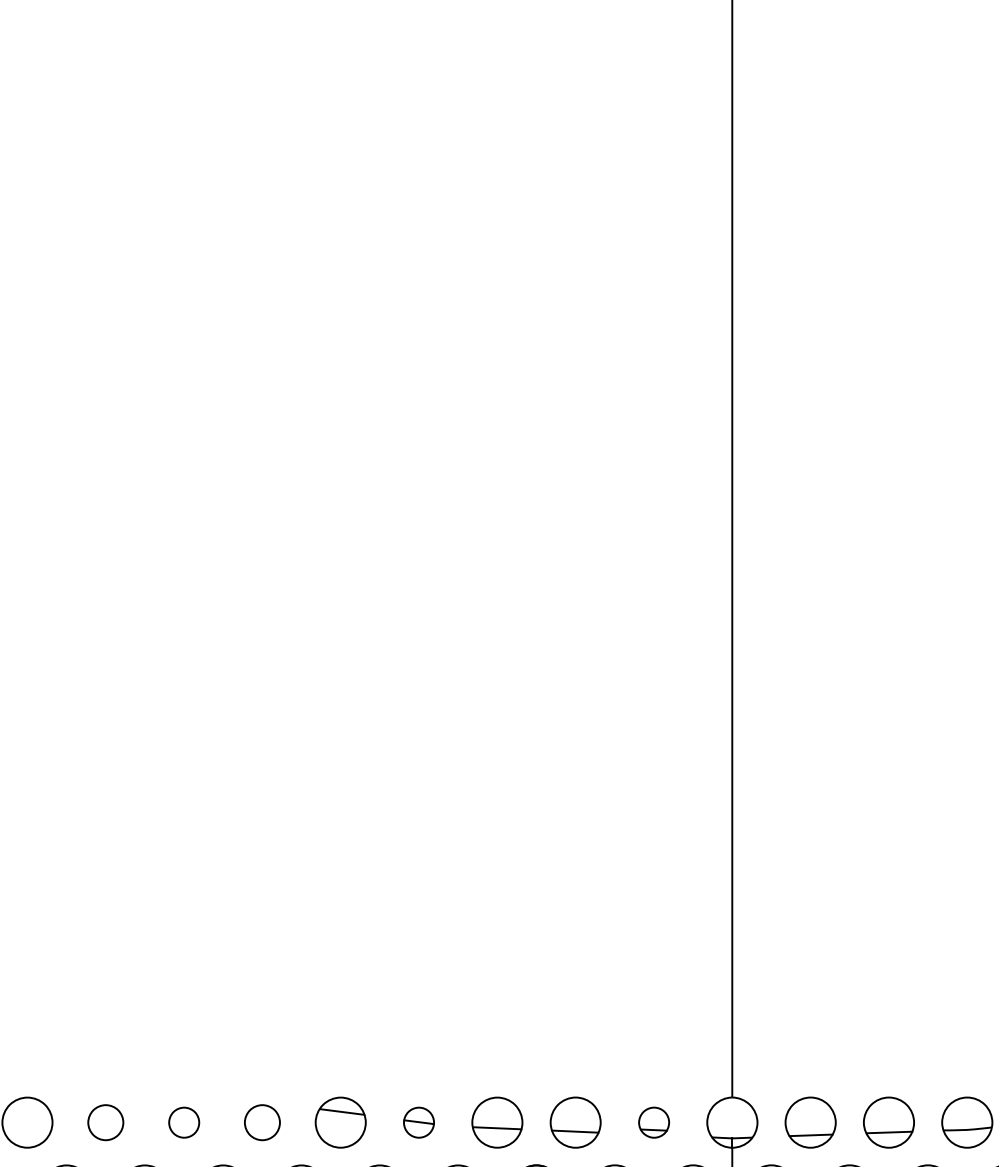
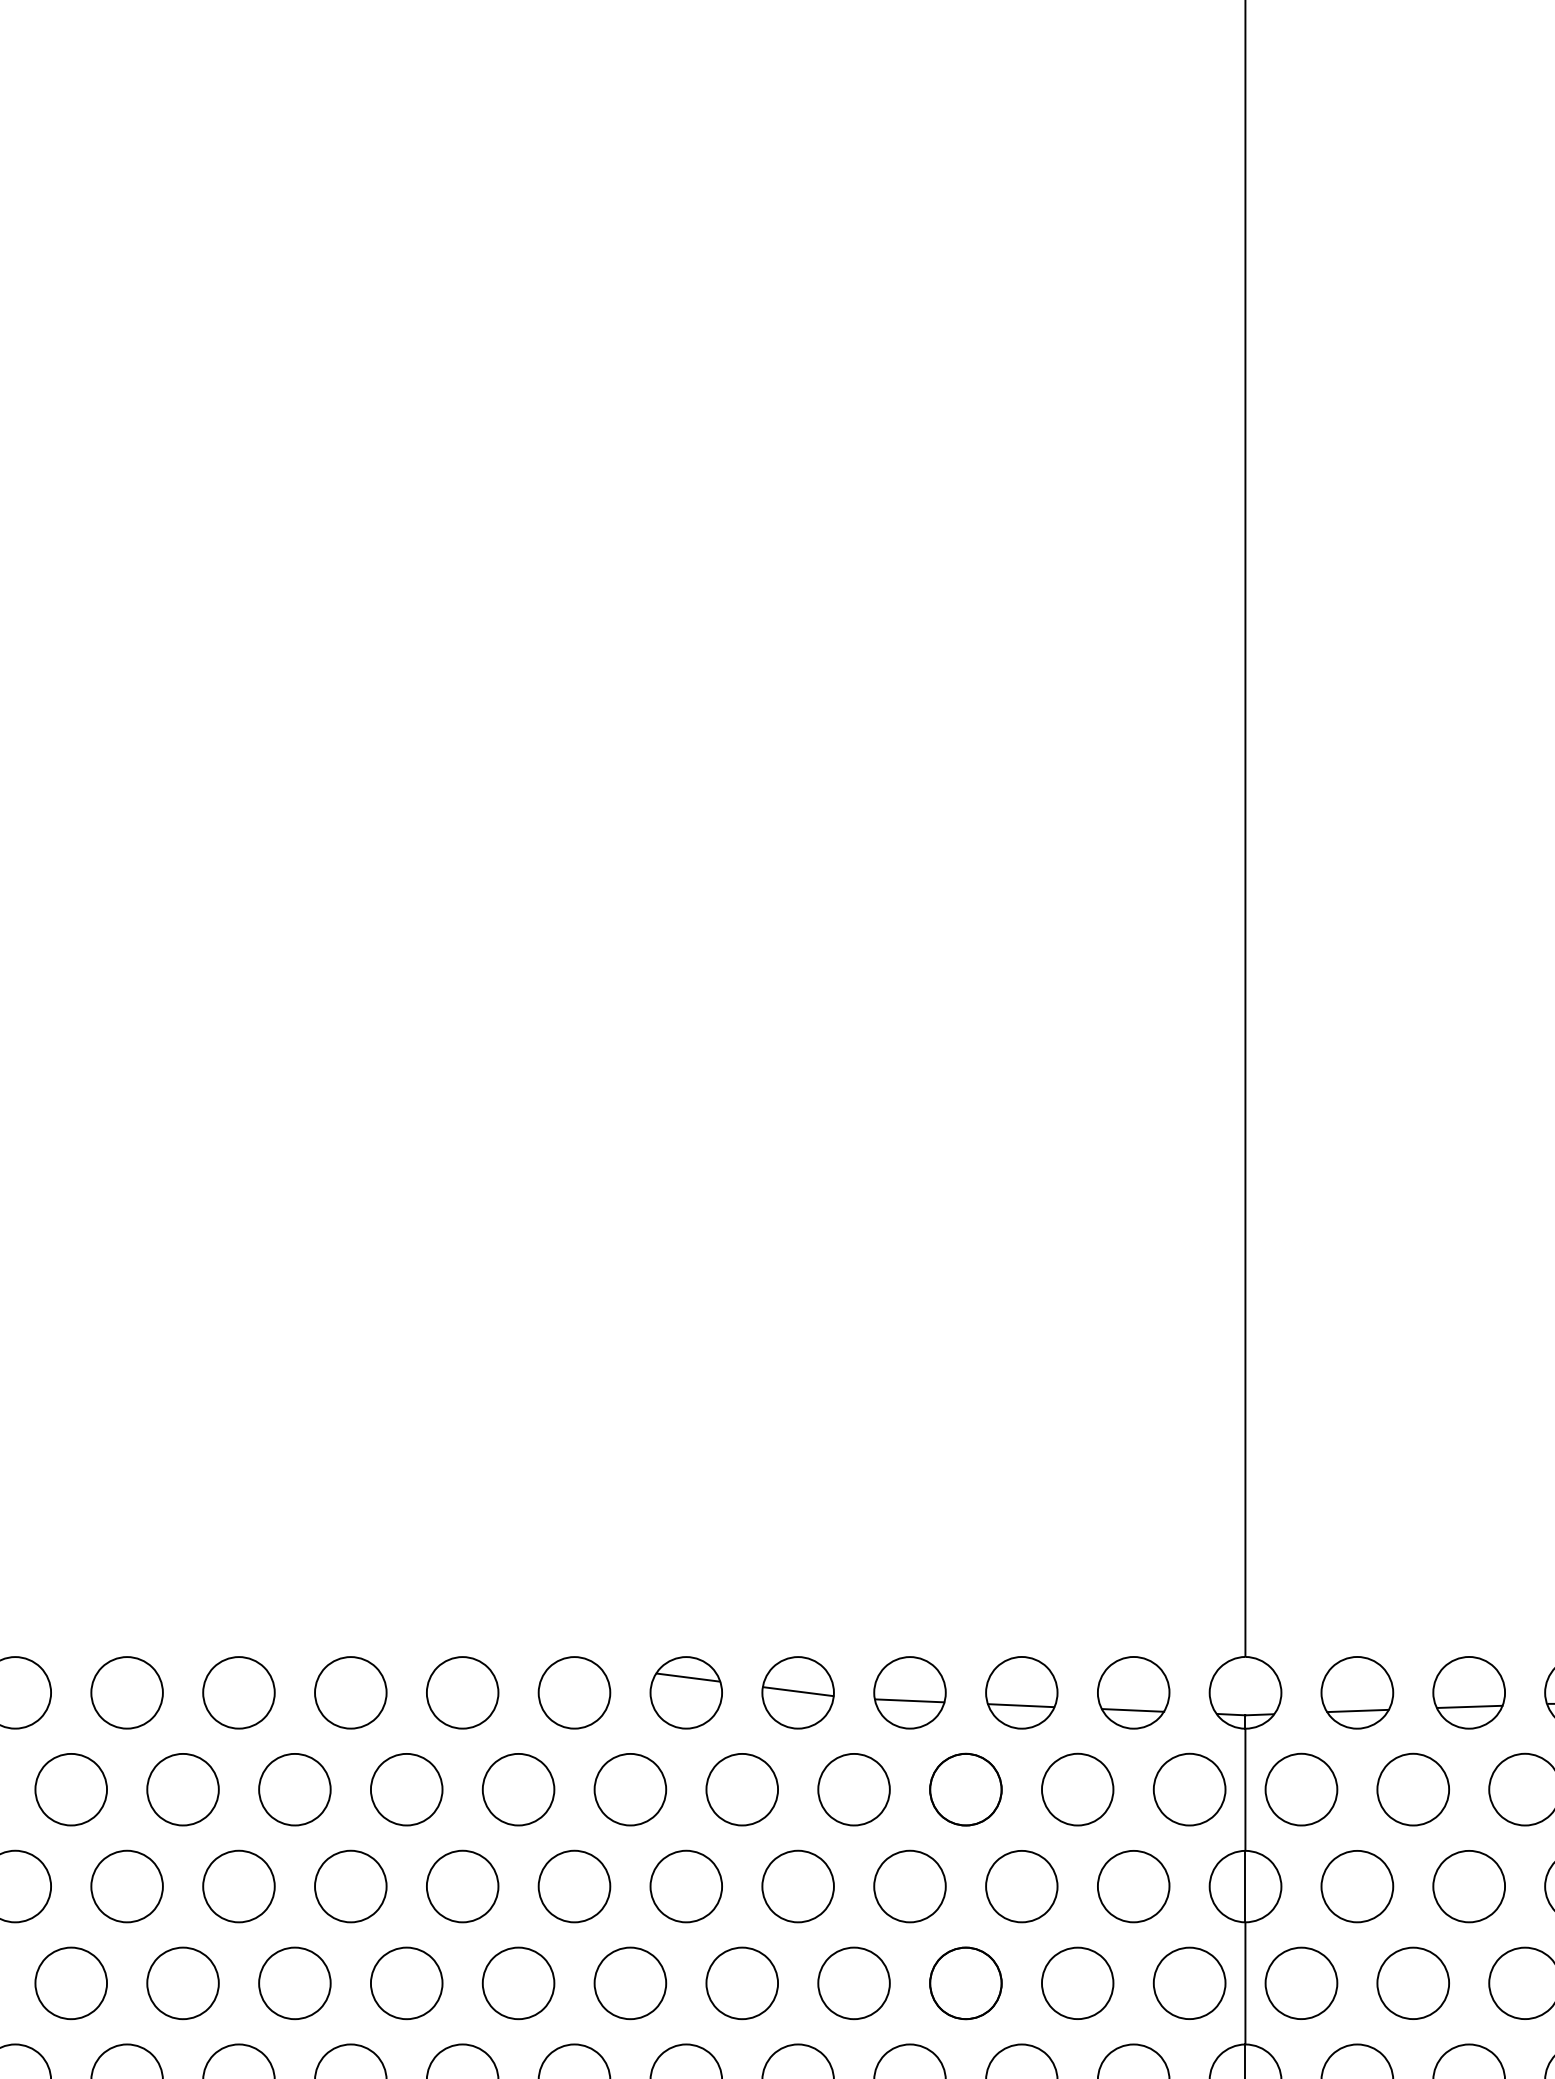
part: (105, 1122) -> (350, 1692), size x1.43
part: (184, 1122) -> (462, 1692), size x1.67
part: (262, 1122) -> (574, 1692), size x1.43
part: (418, 1122) -> (797, 1692), size x1.67
part: (653, 1122) -> (1133, 1692), size x1.67

